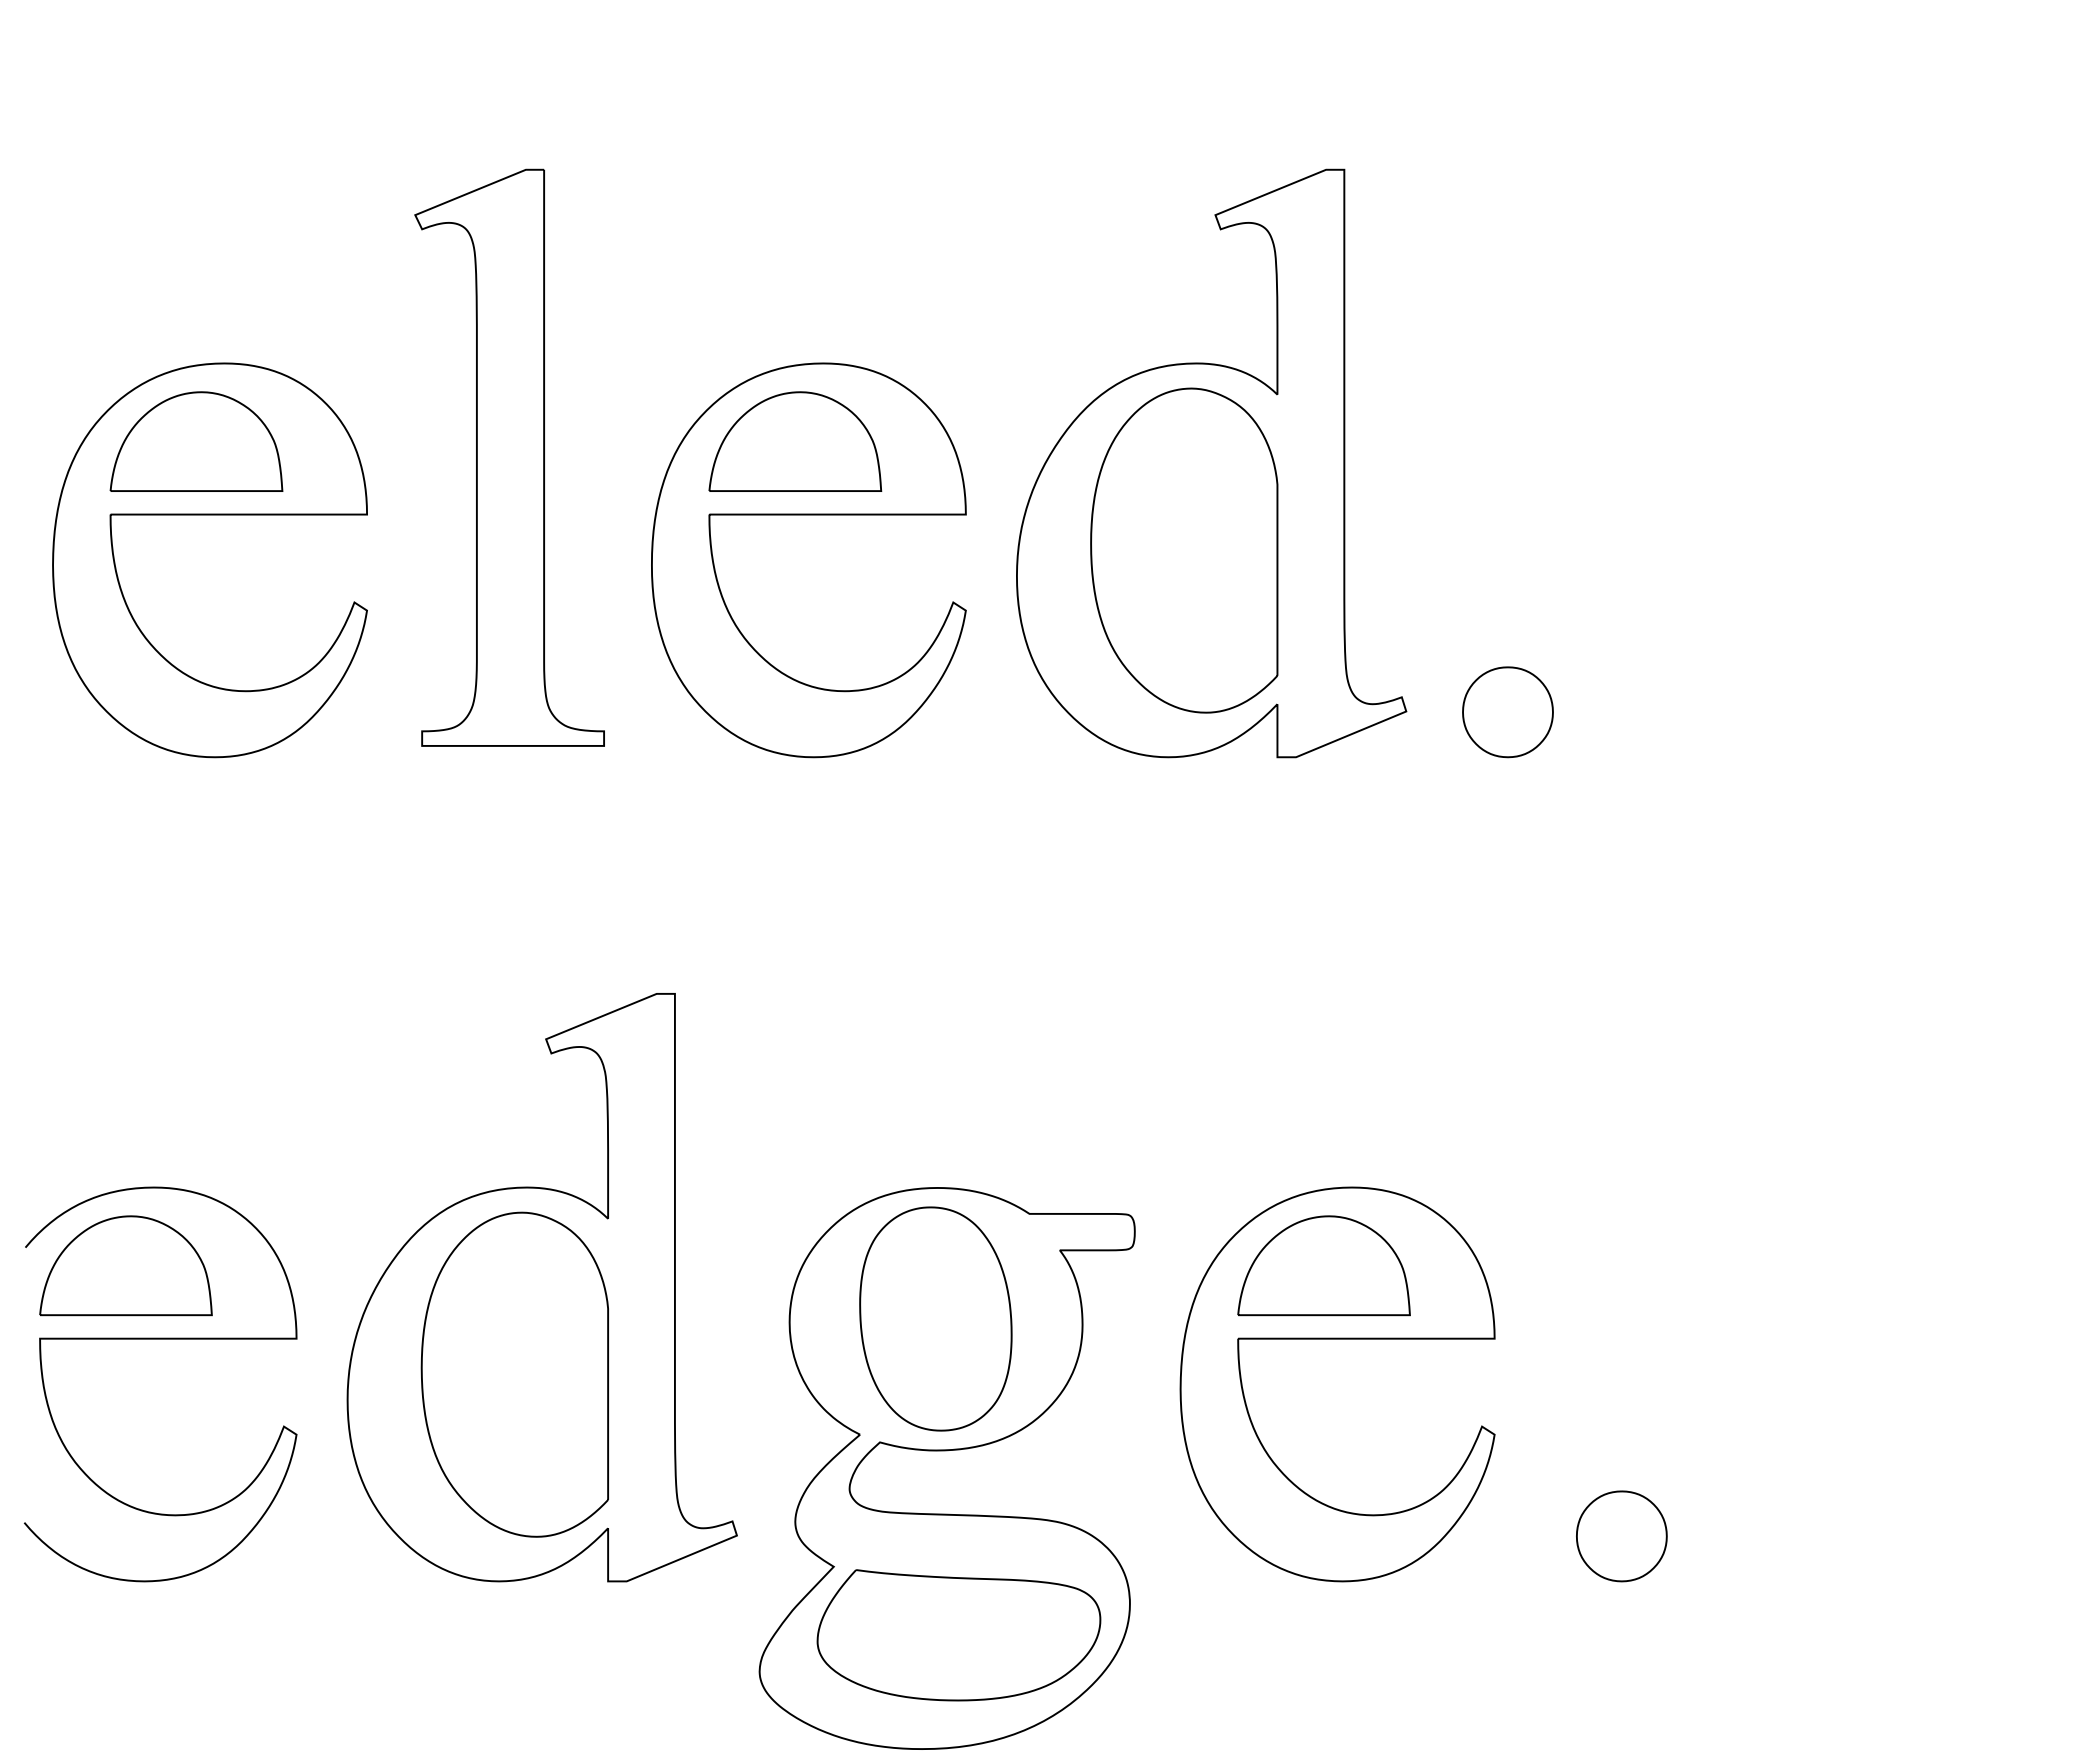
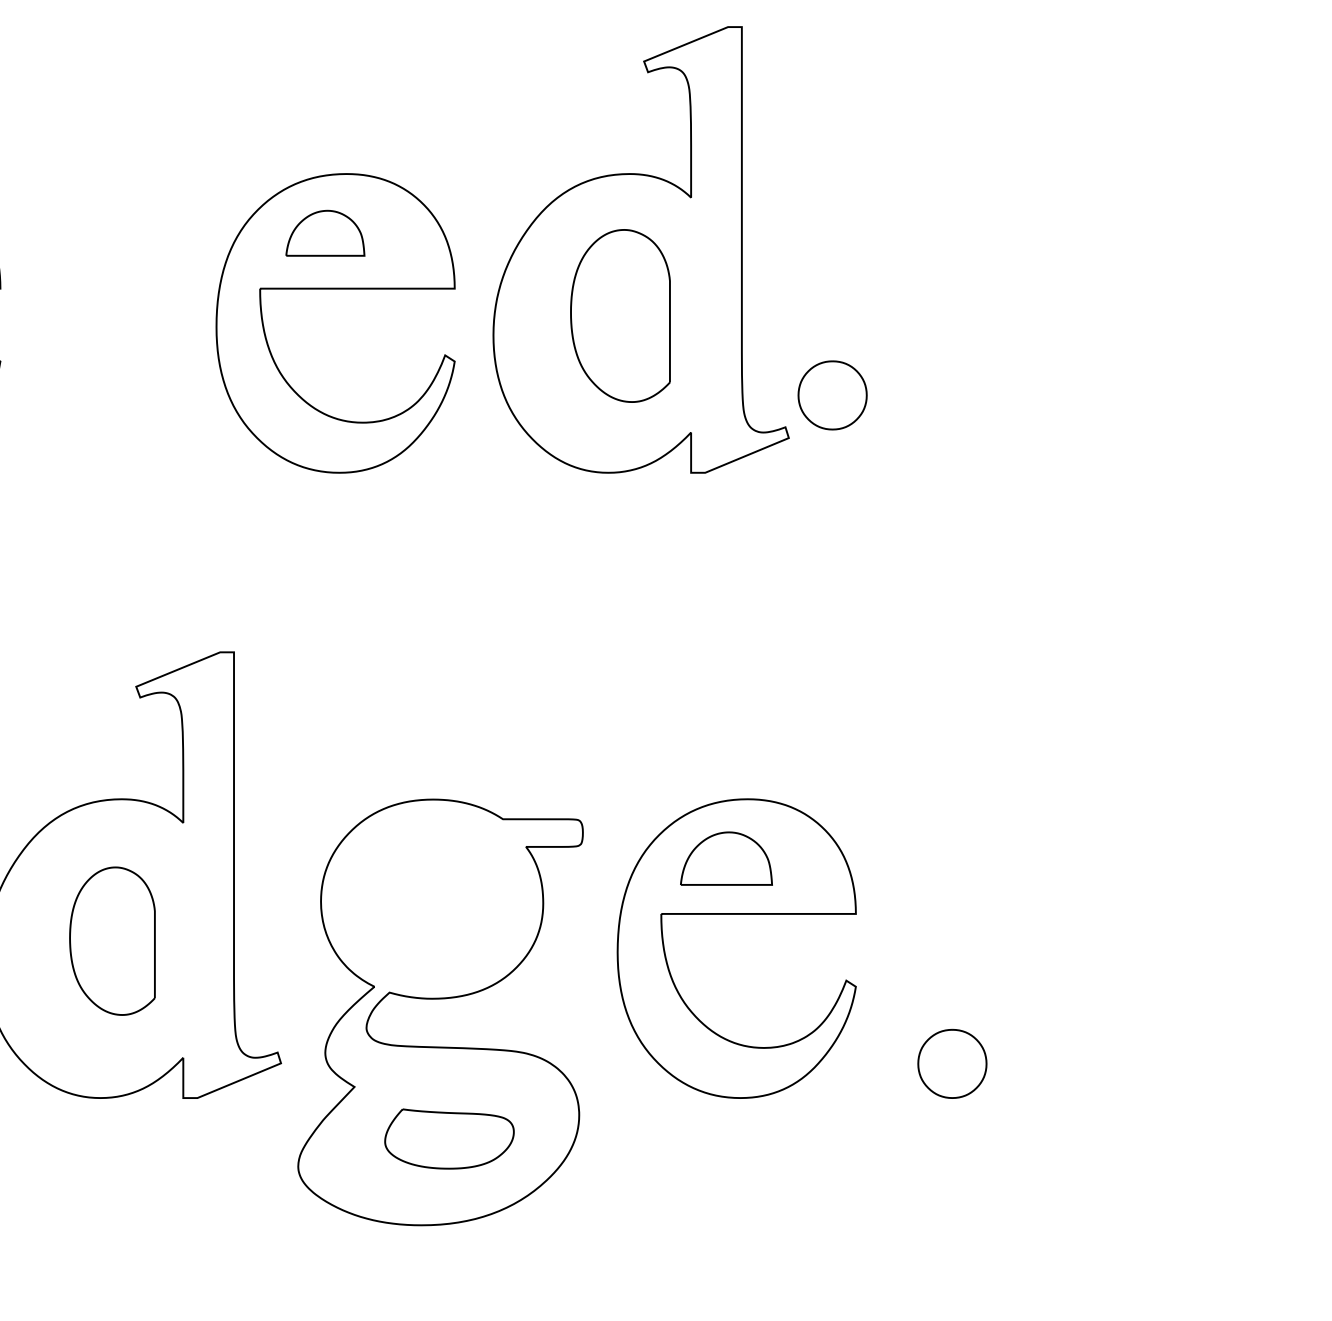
part: (795, 441) -> (325, 233), size x0.6
part: (509, 457) -> (108, 245), removed
part: (1184, 550) -> (620, 315), size x0.7
part: (1507, 712) -> (832, 395), moved
part: (1323, 1265) -> (726, 858), size x0.7
part: (935, 1318) -> (431, 898), removed
part: (514, 1374) -> (112, 941), size x0.6
part: (958, 1635) -> (449, 1139), size x0.6

